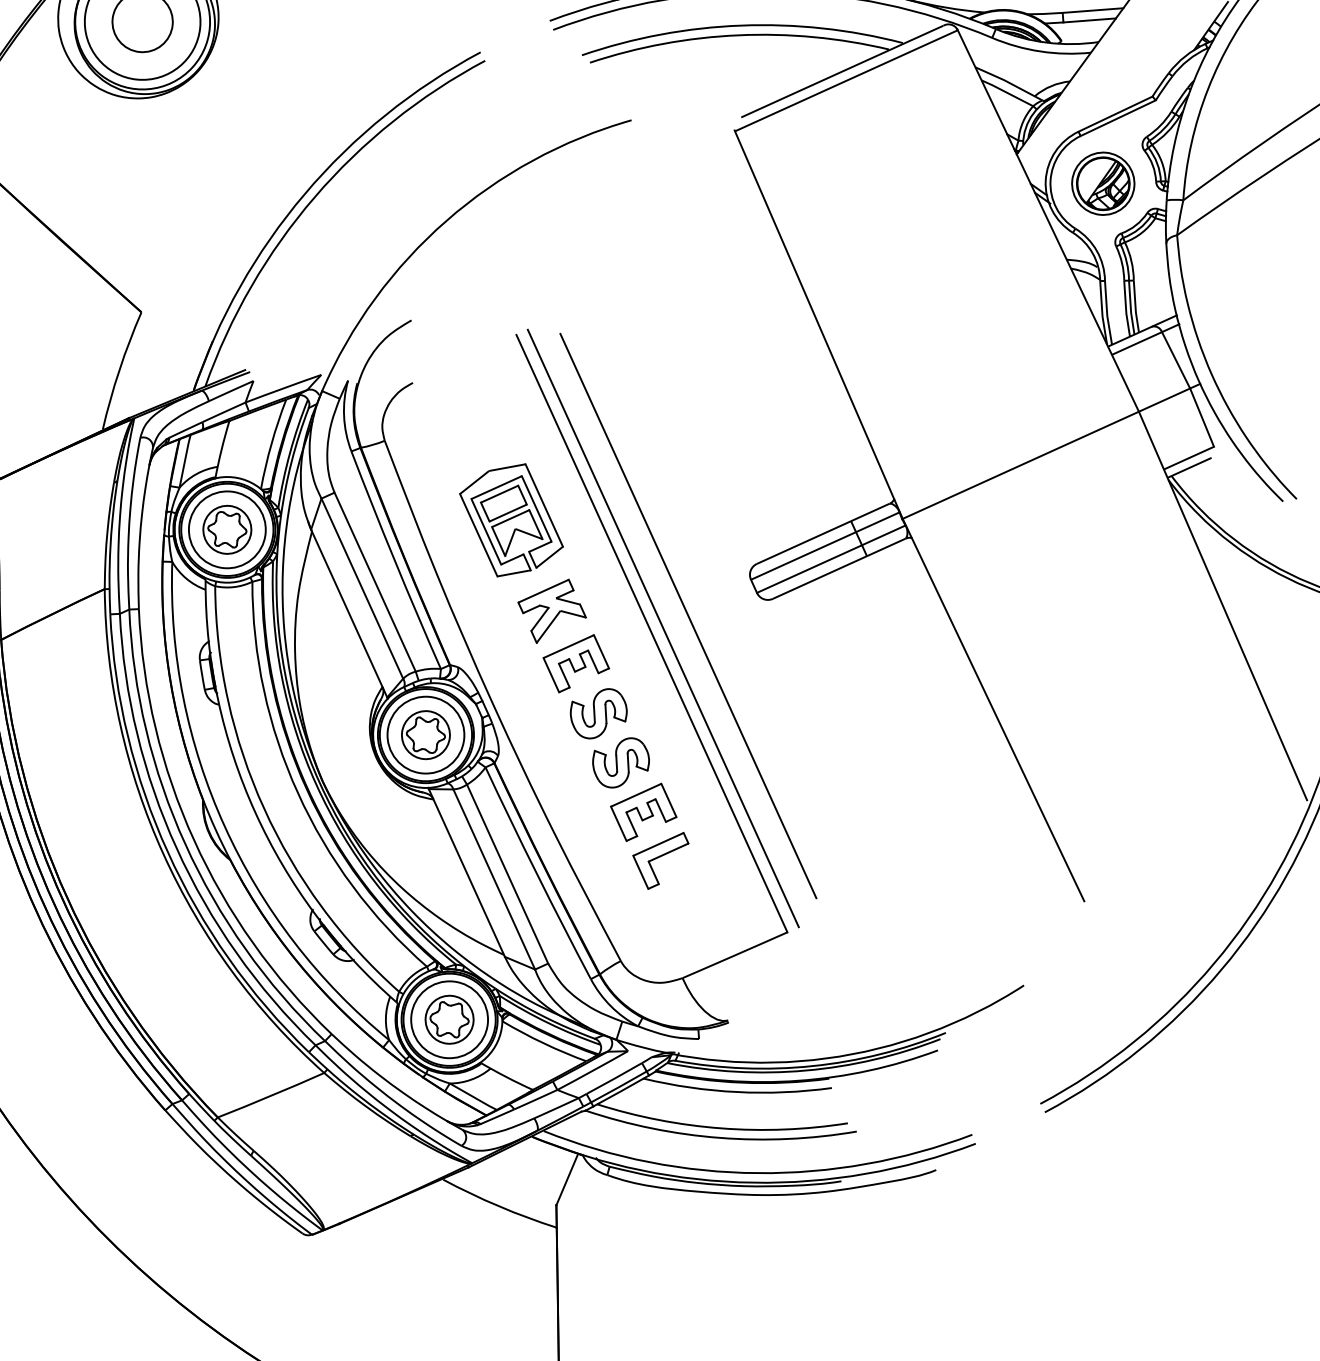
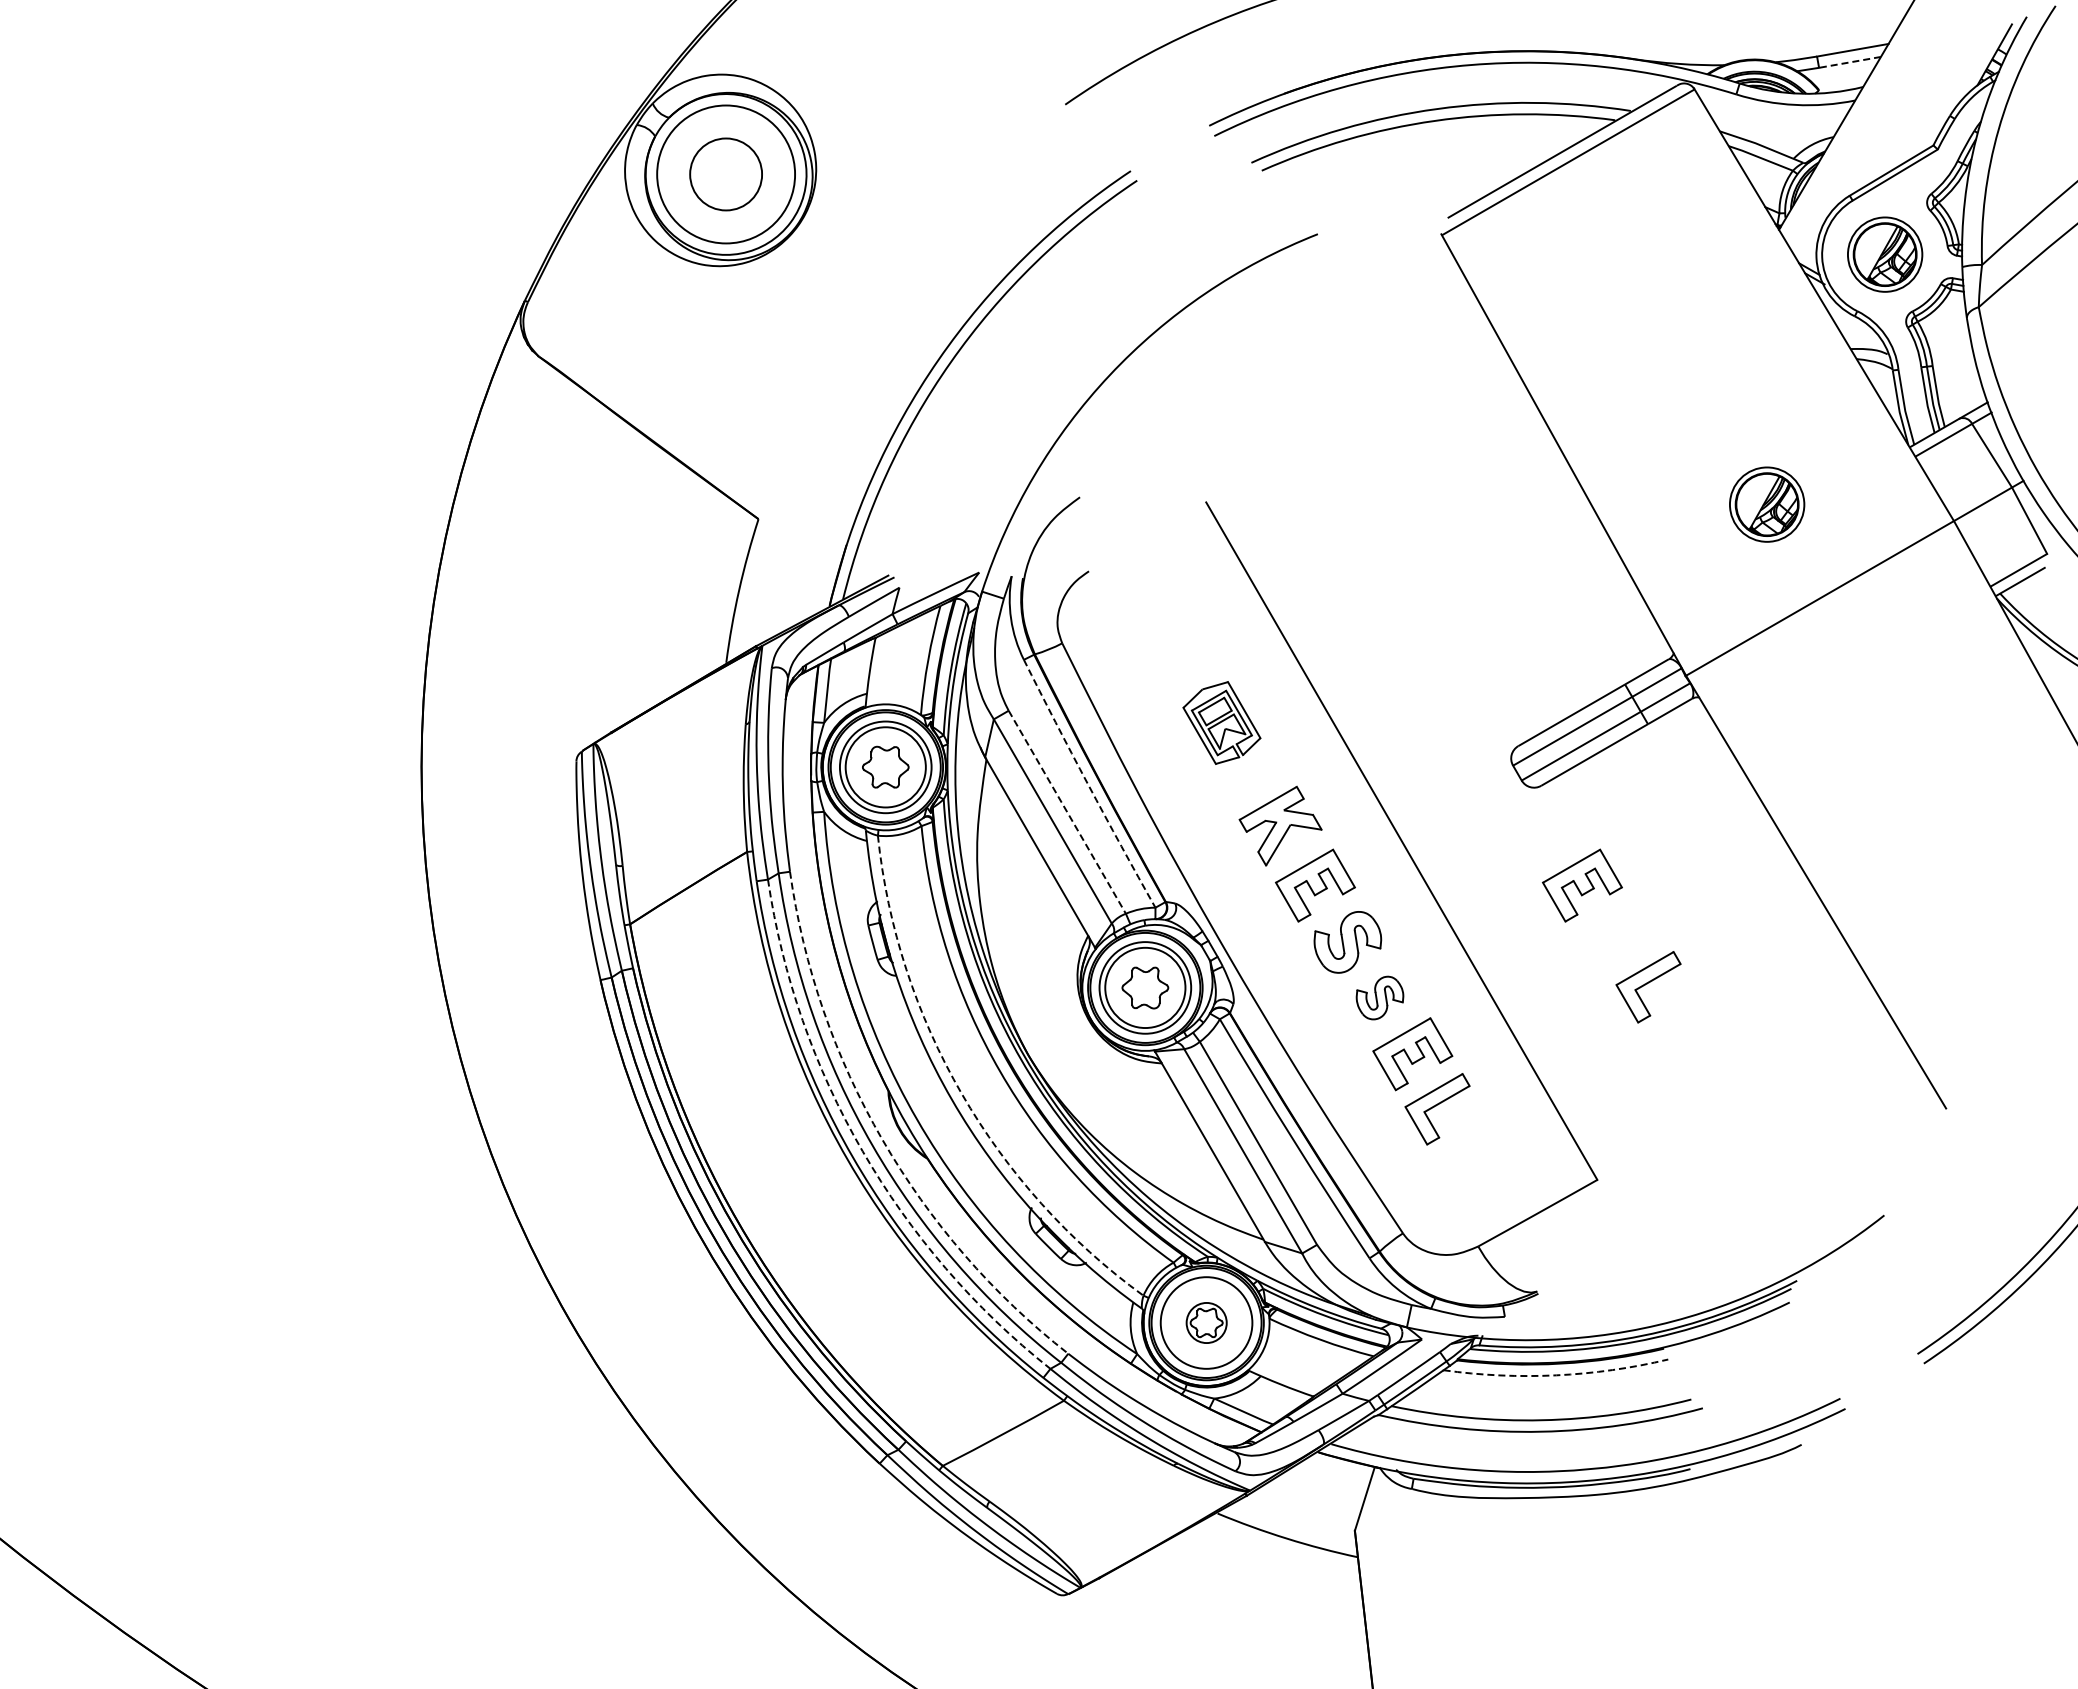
line: (1089, 20) -> (1849, 62), solid -> dashed
part: (984, 382) -> (1767, 504), added
part: (511, 519) -> (1221, 722), size x0.6
circle: (227, 529) -> (885, 767), size x1.4
arc: (395, 560) -> (1088, 784), solid -> dashed
line: (375, 582) -> (1067, 812), solid -> dashed
line: (687, 616) -> (1442, 816), removed
line: (663, 628) -> (1414, 833), removed
part: (799, 685) -> (1582, 885), added
circle: (426, 734) -> (1145, 987), size x1.4
part: (620, 762) -> (1379, 997), size x0.7
part: (845, 775) -> (1648, 987), added
arc: (263, 808) -> (961, 1093), solid -> dashed
arc: (194, 840) -> (882, 1139), solid -> dashed
arc: (176, 848) -> (862, 1151), solid -> dashed
part: (449, 1019) -> (1206, 1322), size x0.7
arc: (737, 1092) -> (1556, 1375), solid -> dashed

